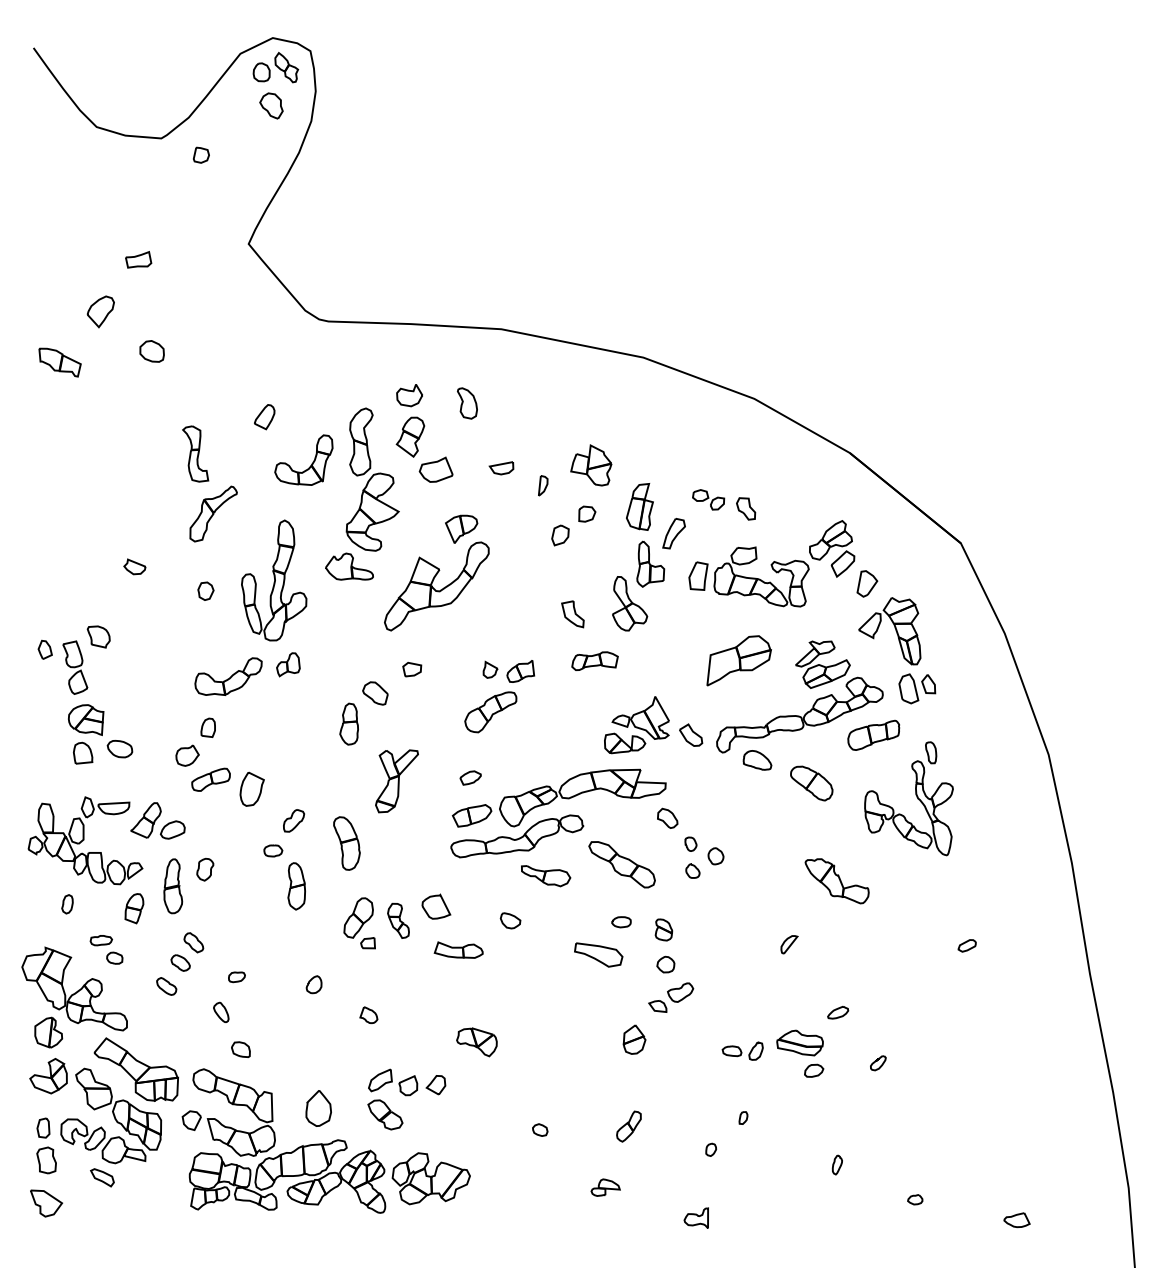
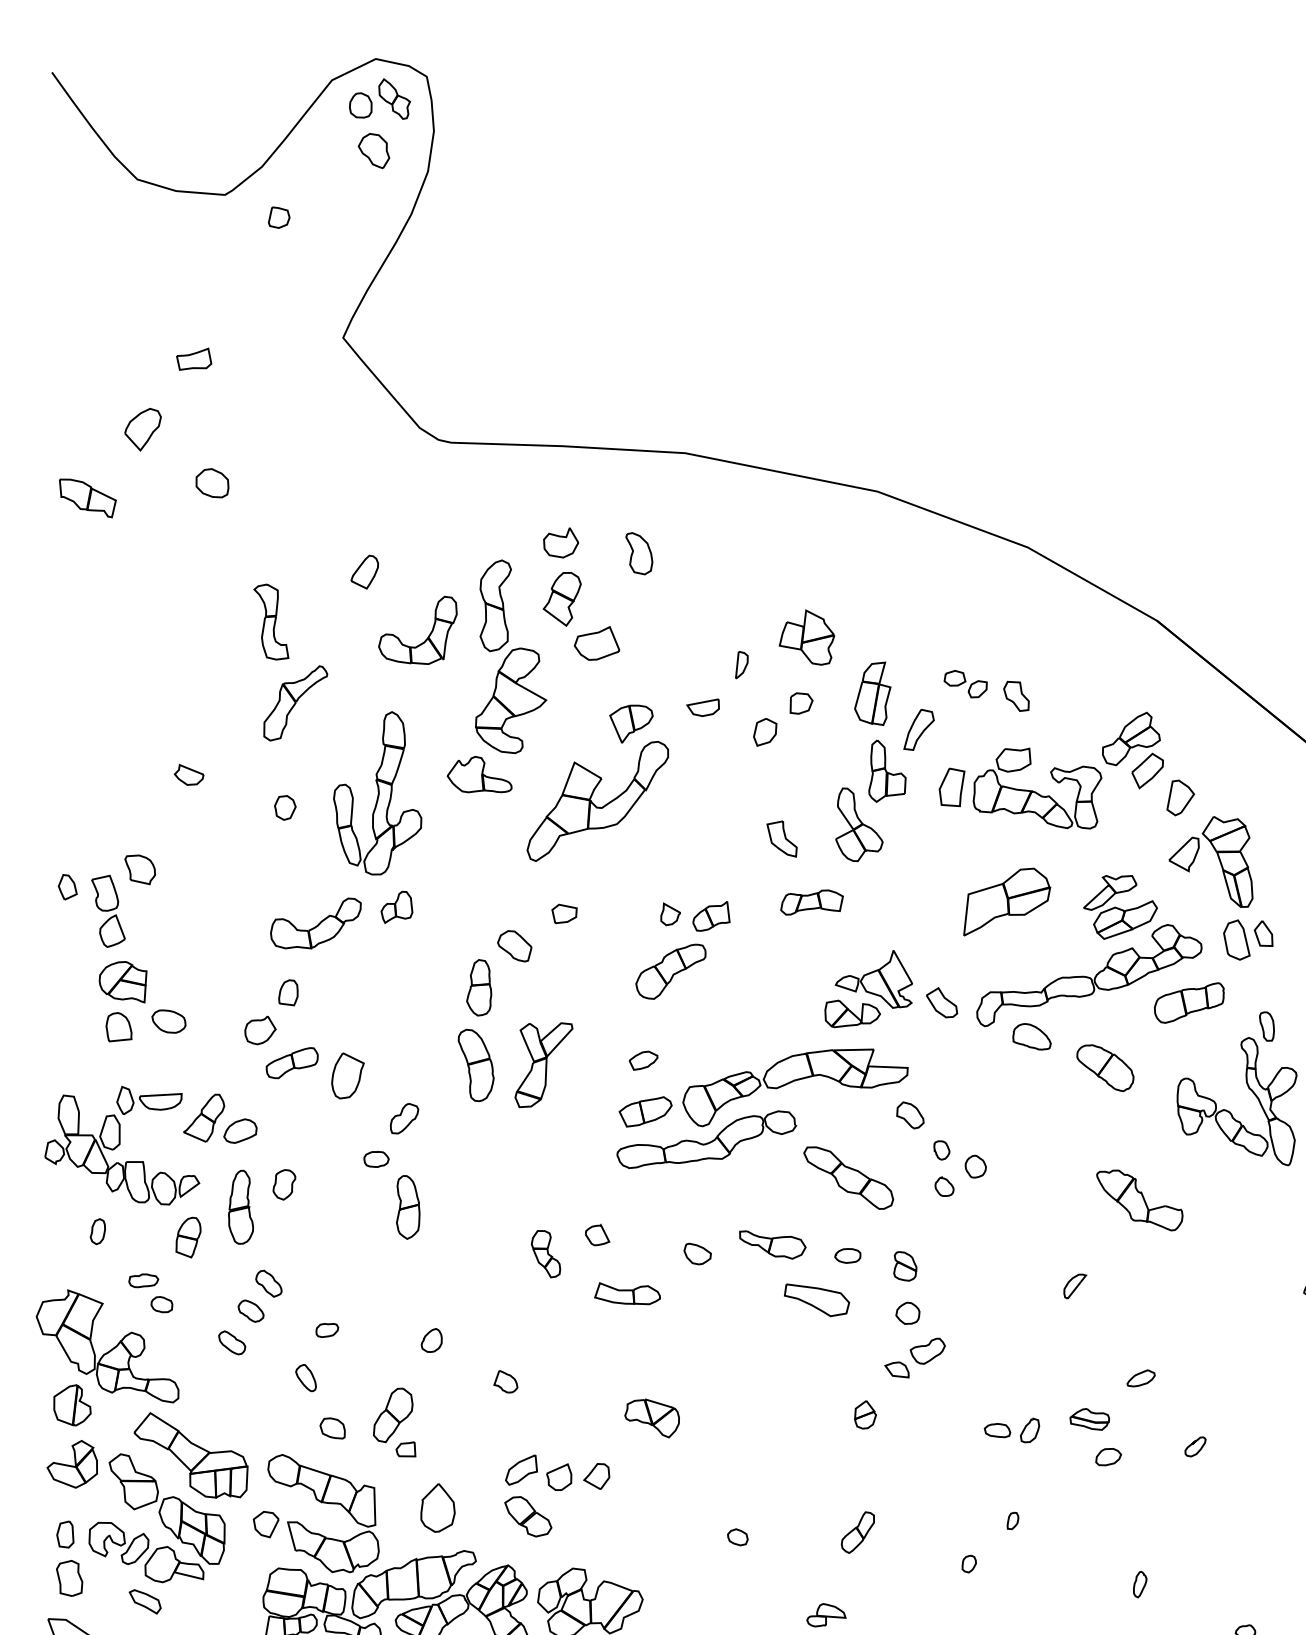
part: (501, 468) -> (703, 708), moved
part: (346, 843) -> (475, 1065), moved
part: (546, 876) -> (773, 1245), moved
part: (436, 906) -> (597, 1234), size x0.62
part: (359, 923) -> (394, 1422), moved
part: (634, 1039) -> (865, 1414), size x0.71
part: (800, 1042) -> (1090, 1418), size x0.62

